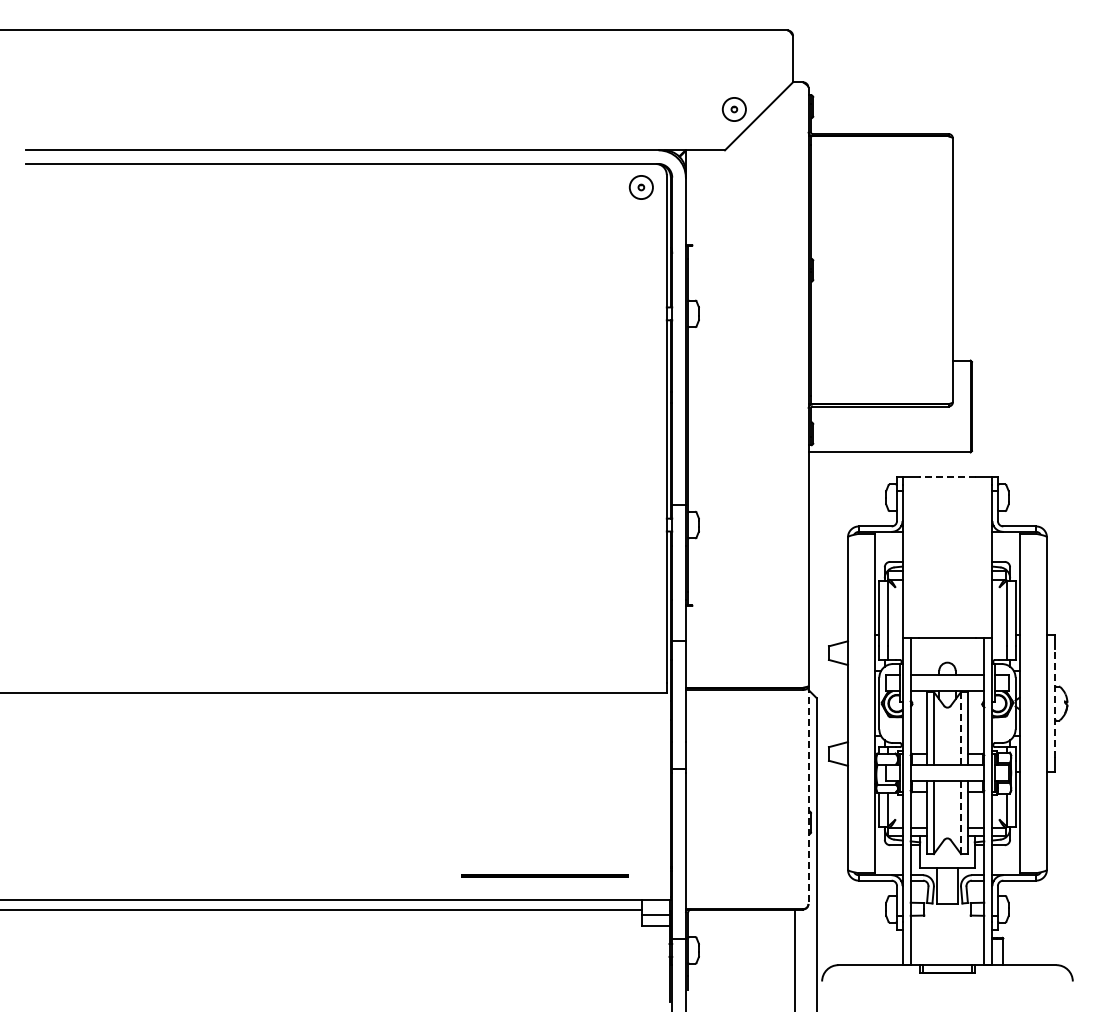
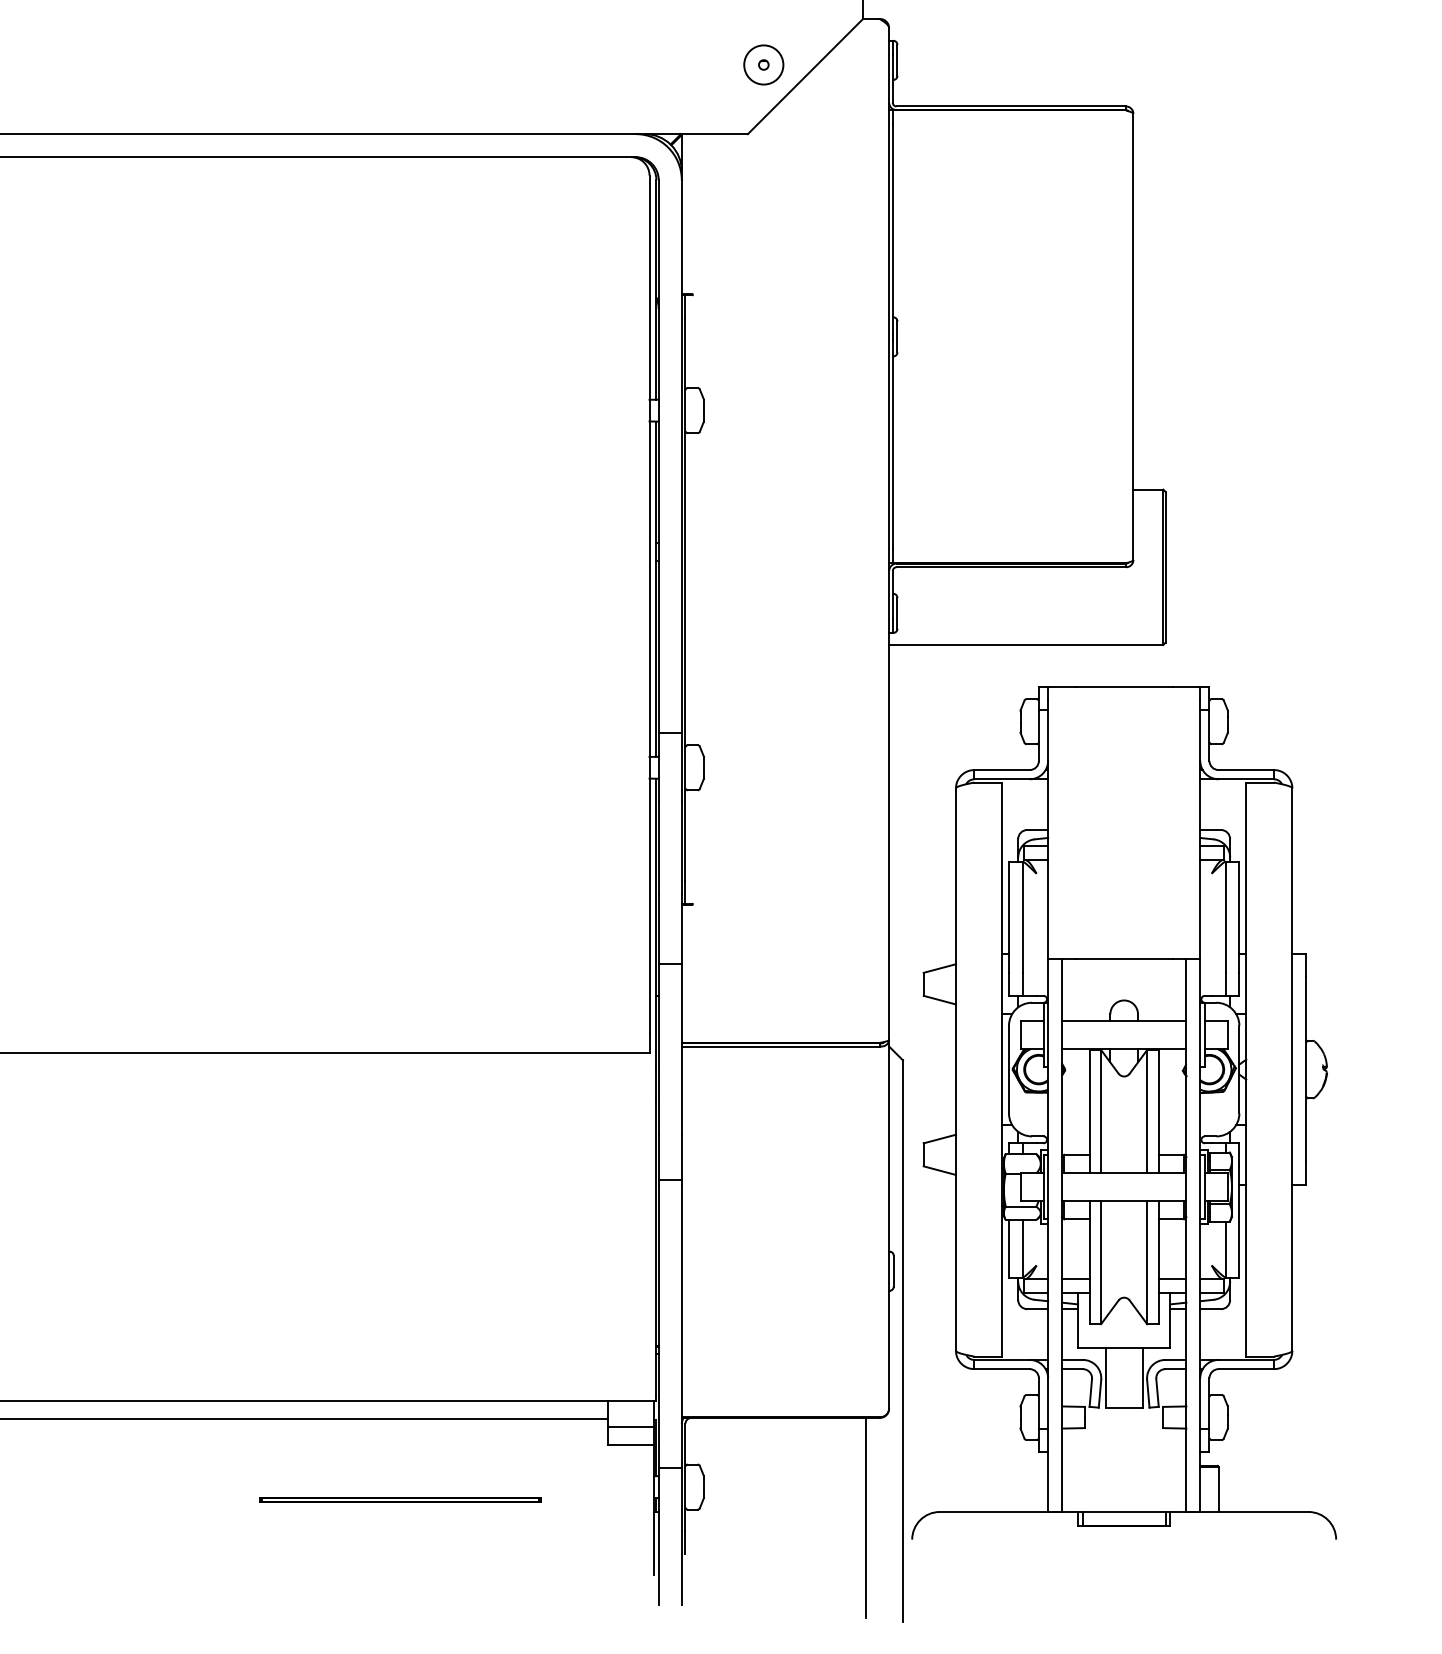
part: (640, 187) -> (605, 196), removed
line: (947, 477) -> (1124, 687), dashed -> solid
line: (1055, 703) -> (1306, 1069), dashed -> solid
line: (961, 728) -> (1147, 1111), dashed -> solid
line: (808, 794) -> (889, 1223), dashed -> solid
line: (961, 818) -> (1147, 1263), dashed -> solid
line: (544, 875) -> (400, 1499), moved

